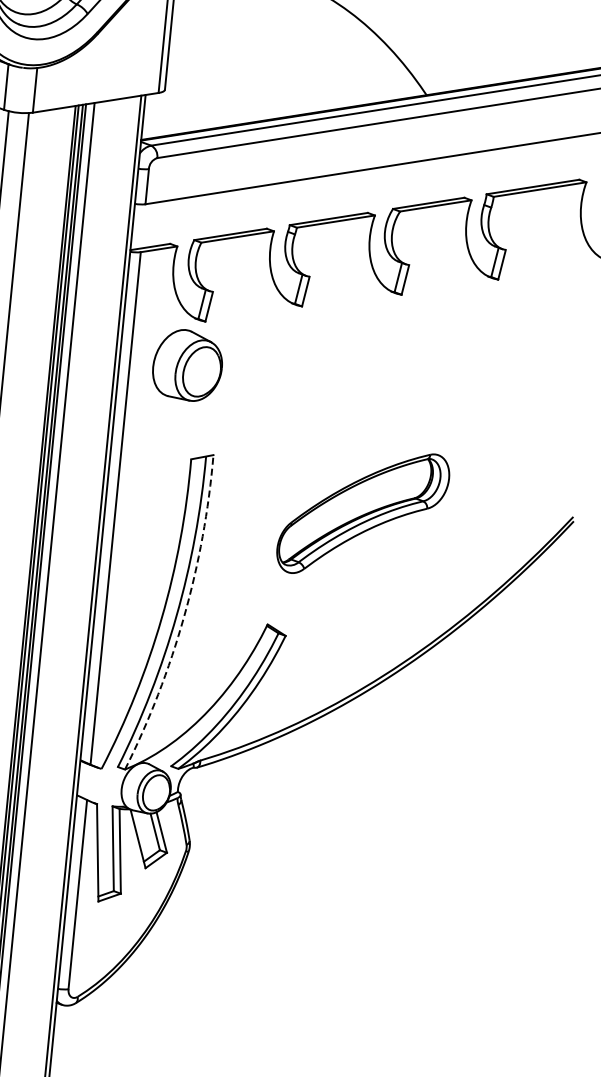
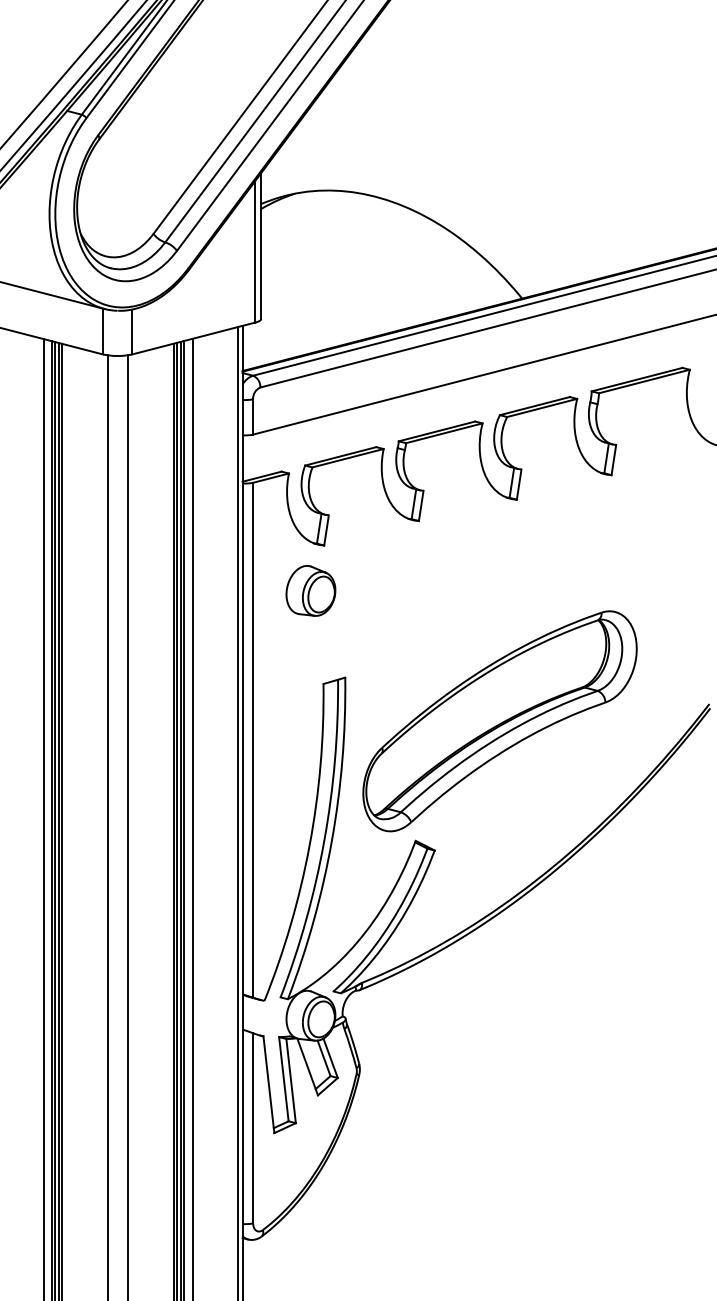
part: (187, 364) -> (310, 590), size x0.71
part: (362, 513) -> (499, 721), size x1.67
arc: (183, 616) -> (331, 841), dashed -> solid

